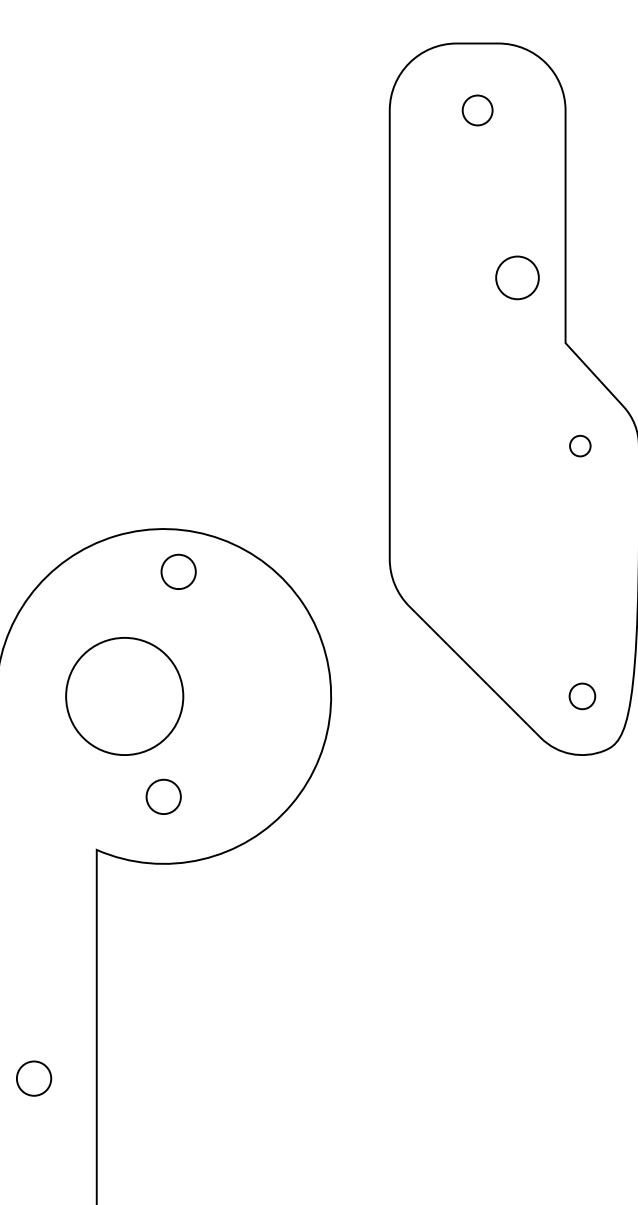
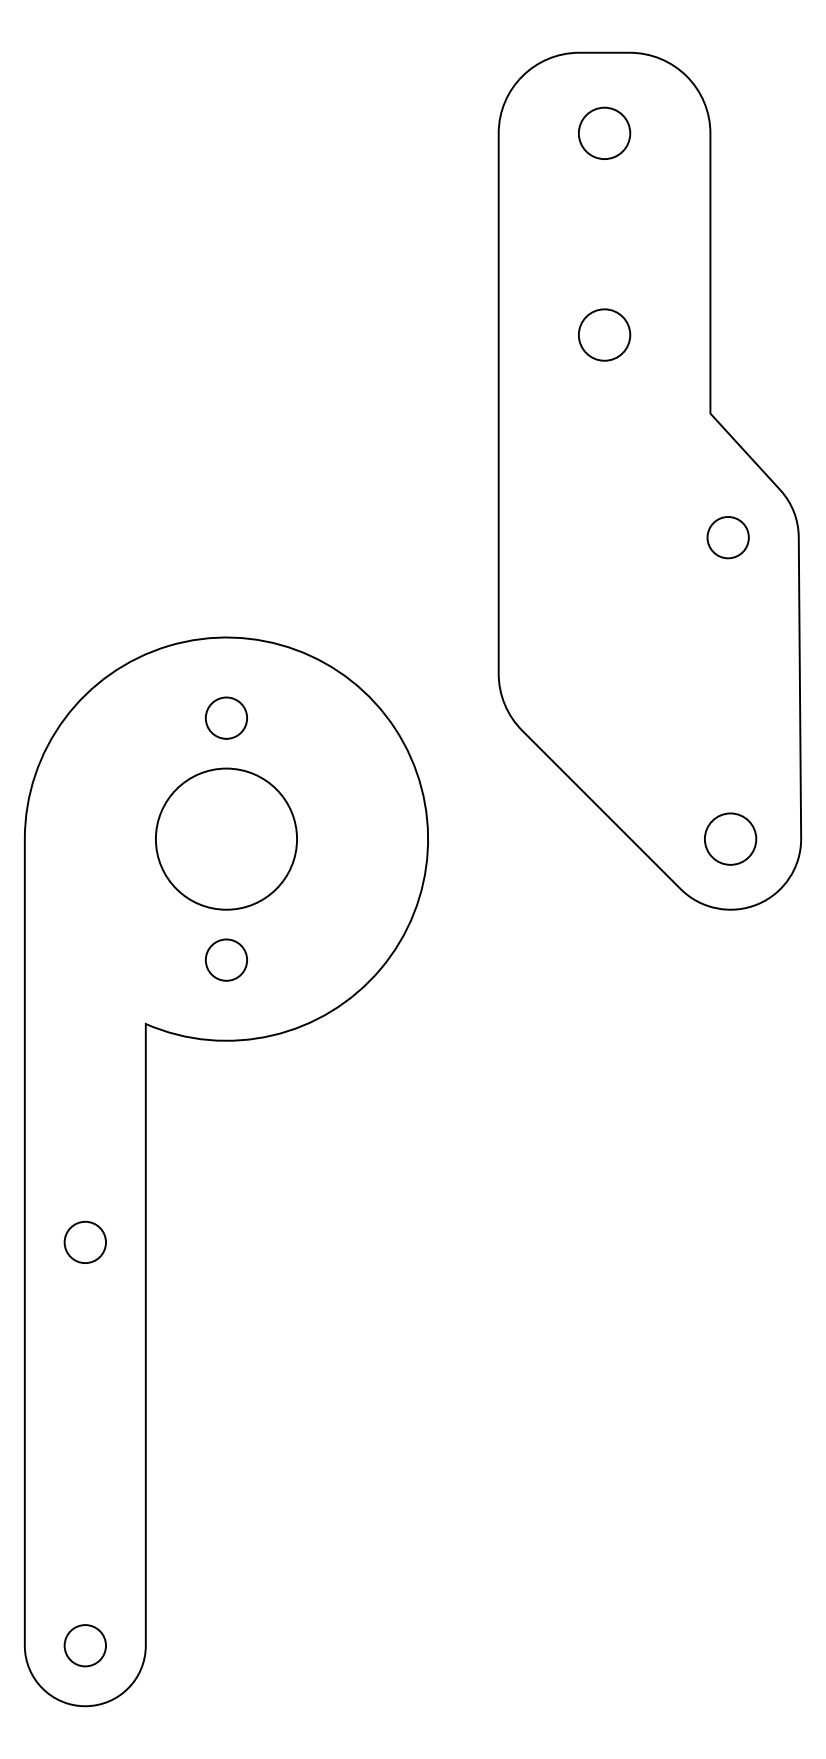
circle: (477, 110) -> (604, 133), size x1.43
circle: (517, 277) -> (604, 334), moved
circle: (579, 445) -> (727, 537), size x1.67
part: (177, 571) -> (225, 717), moved
circle: (124, 695) -> (226, 838), moved
circle: (582, 695) -> (730, 838), size x1.67
circle: (33, 1077) -> (84, 1241), moved

